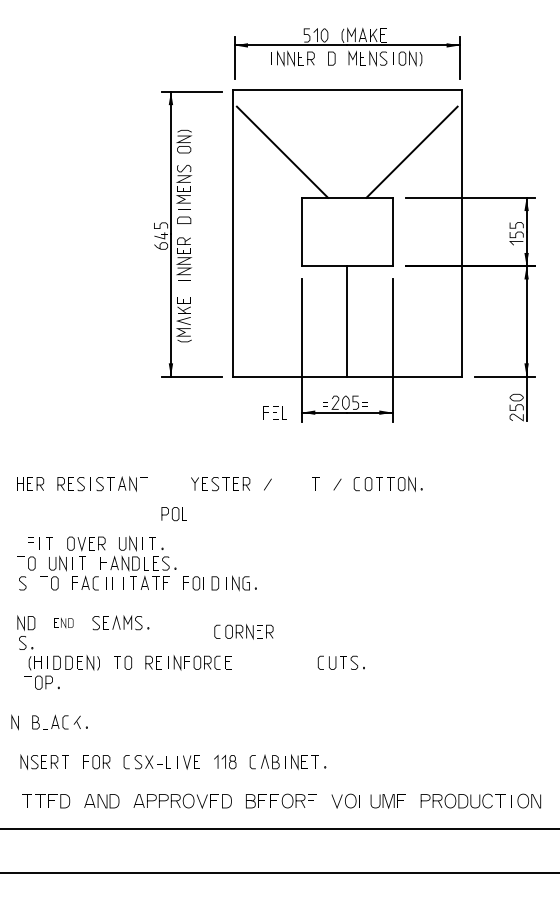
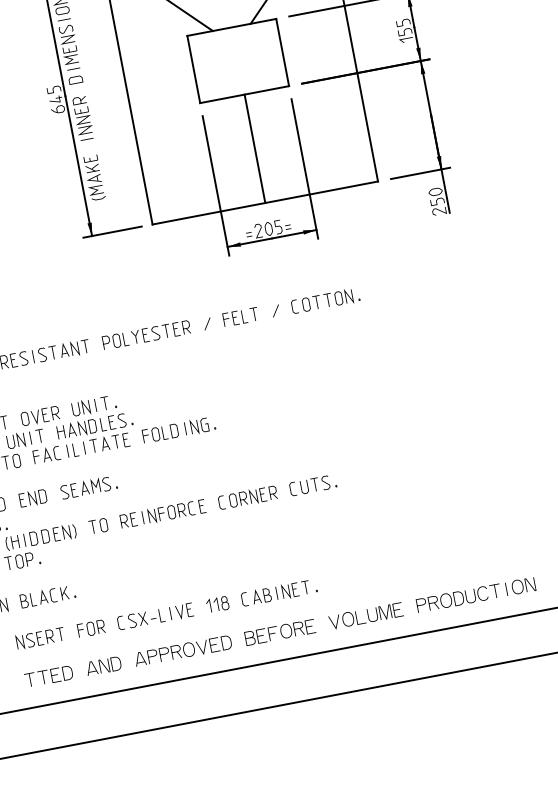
part: (274, 412) -> (234, 317), moved
part: (173, 514) -> (114, 341), moved
part: (63, 622) -> (32, 497), size x1.43
part: (243, 631) -> (247, 497), moved

